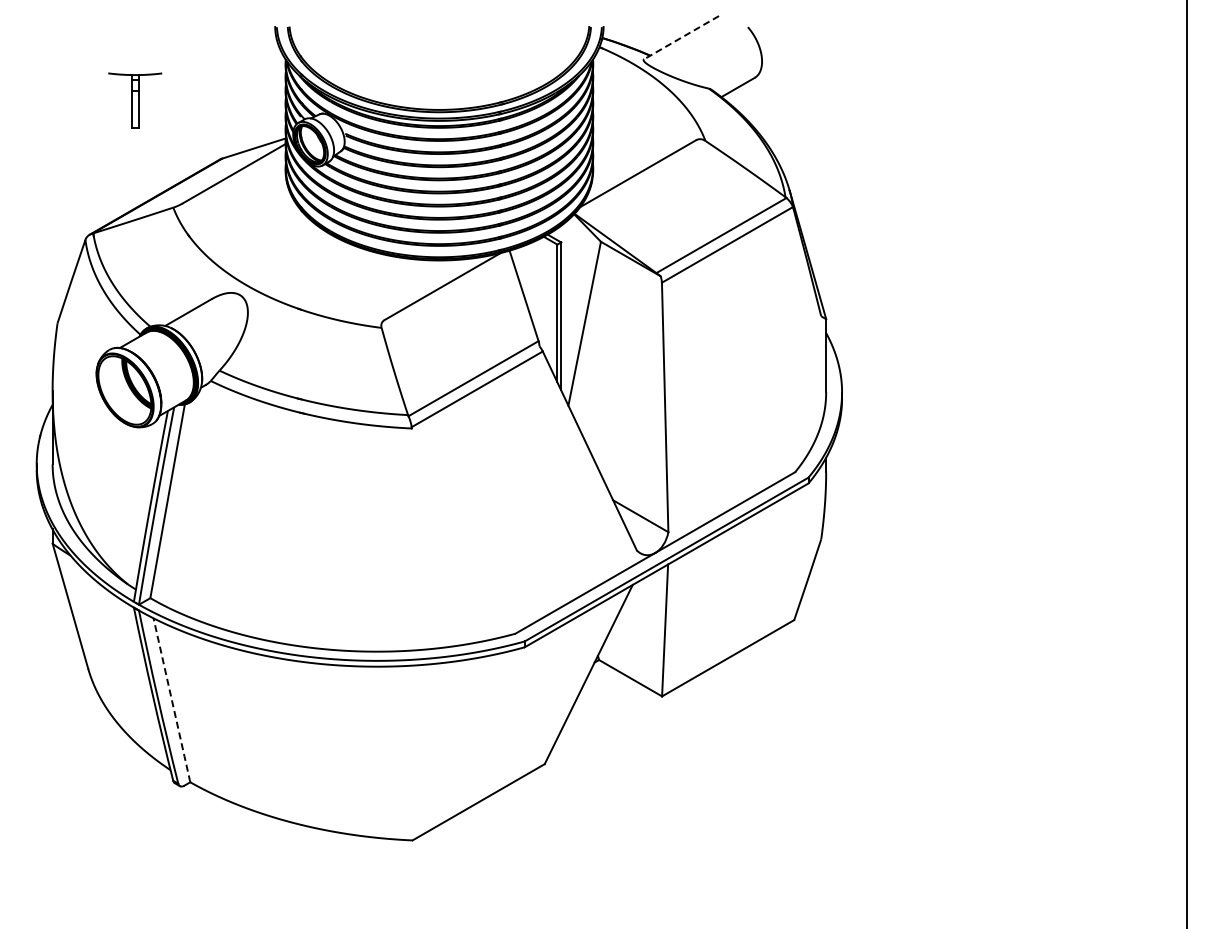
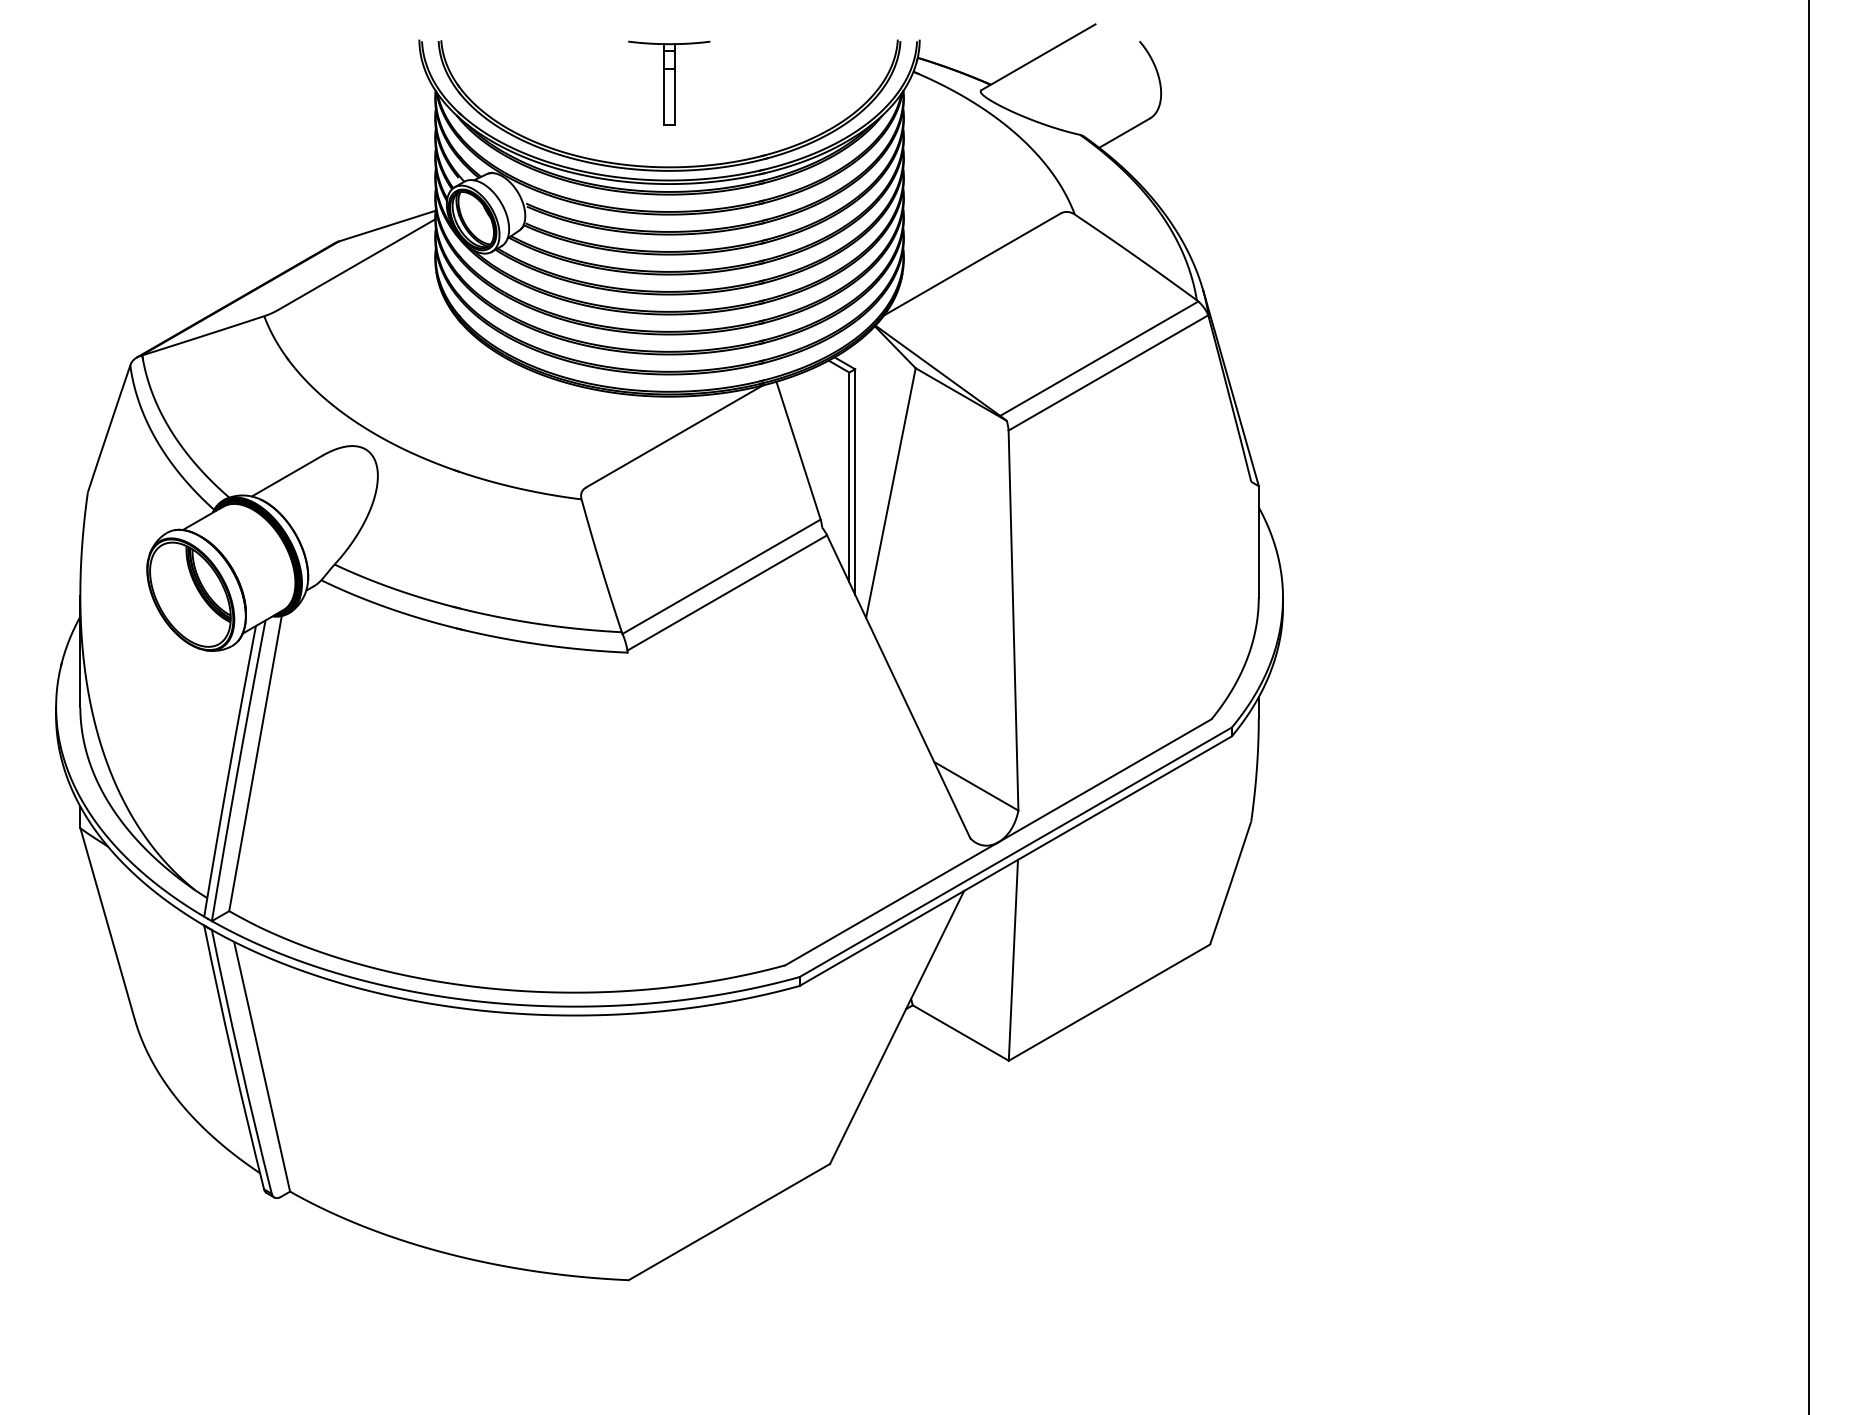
line: (681, 37) -> (1038, 57), dashed -> solid
part: (135, 100) -> (669, 82), moved
line: (172, 700) -> (262, 1067), dashed -> solid

